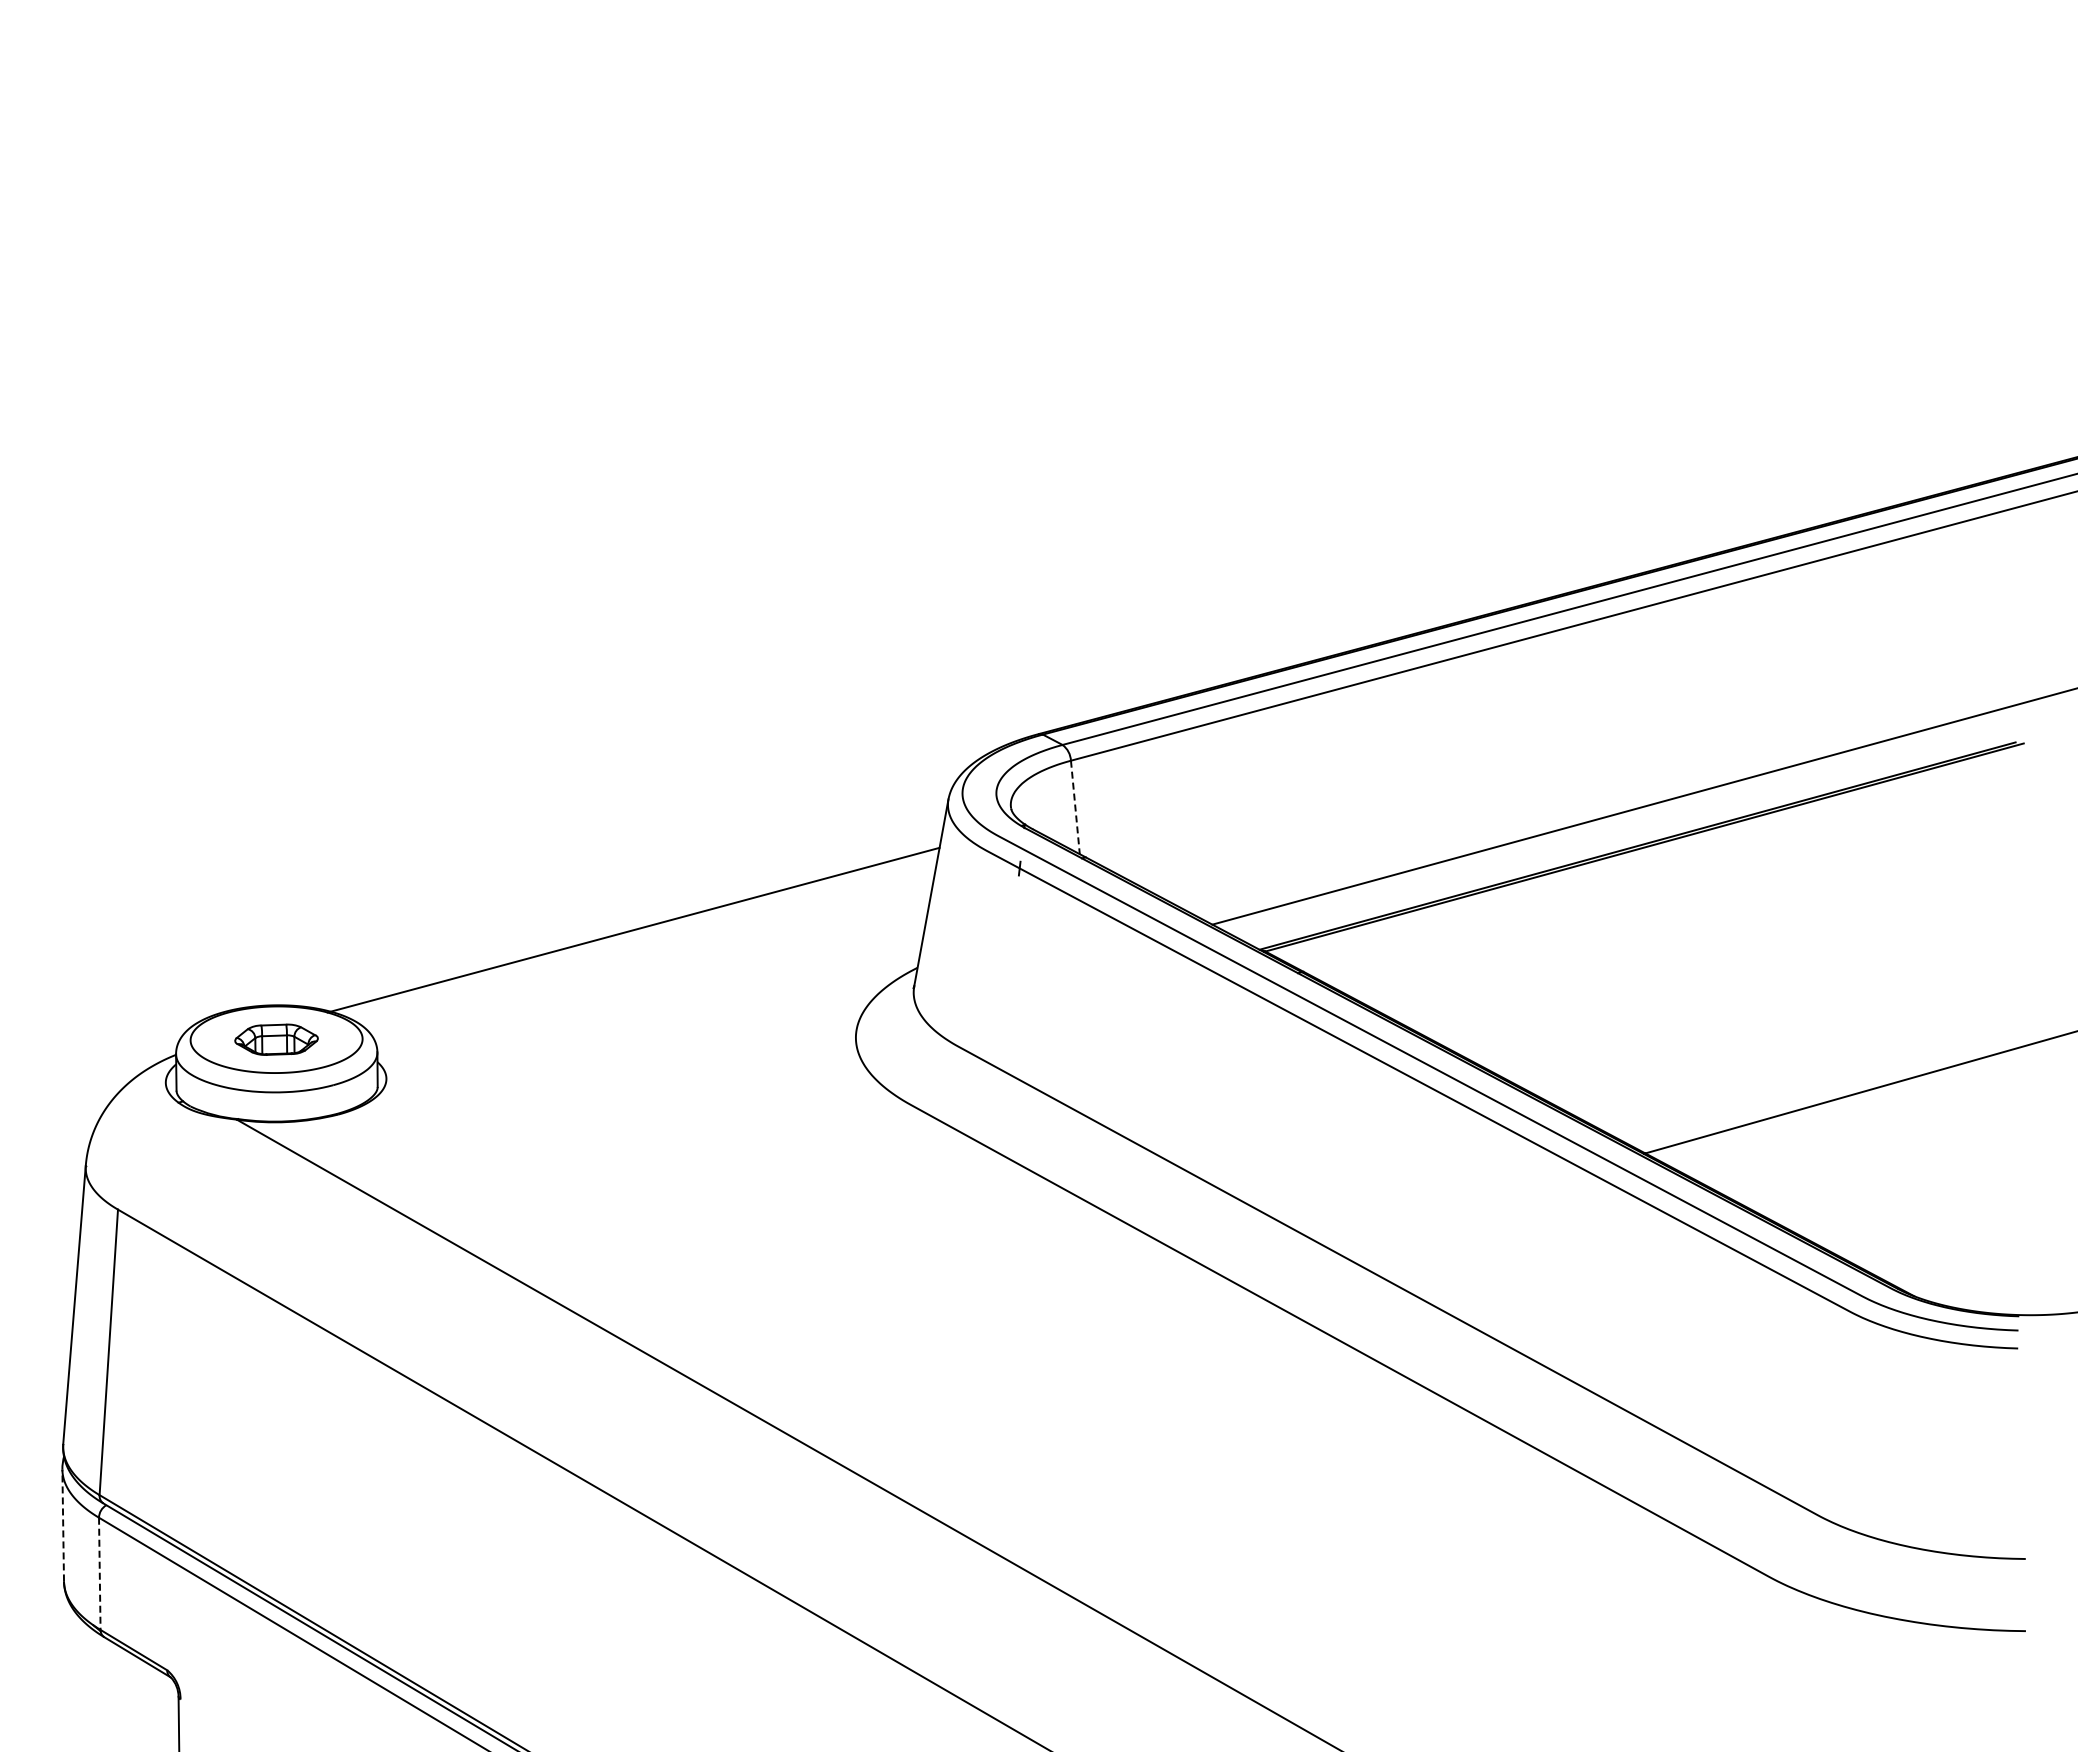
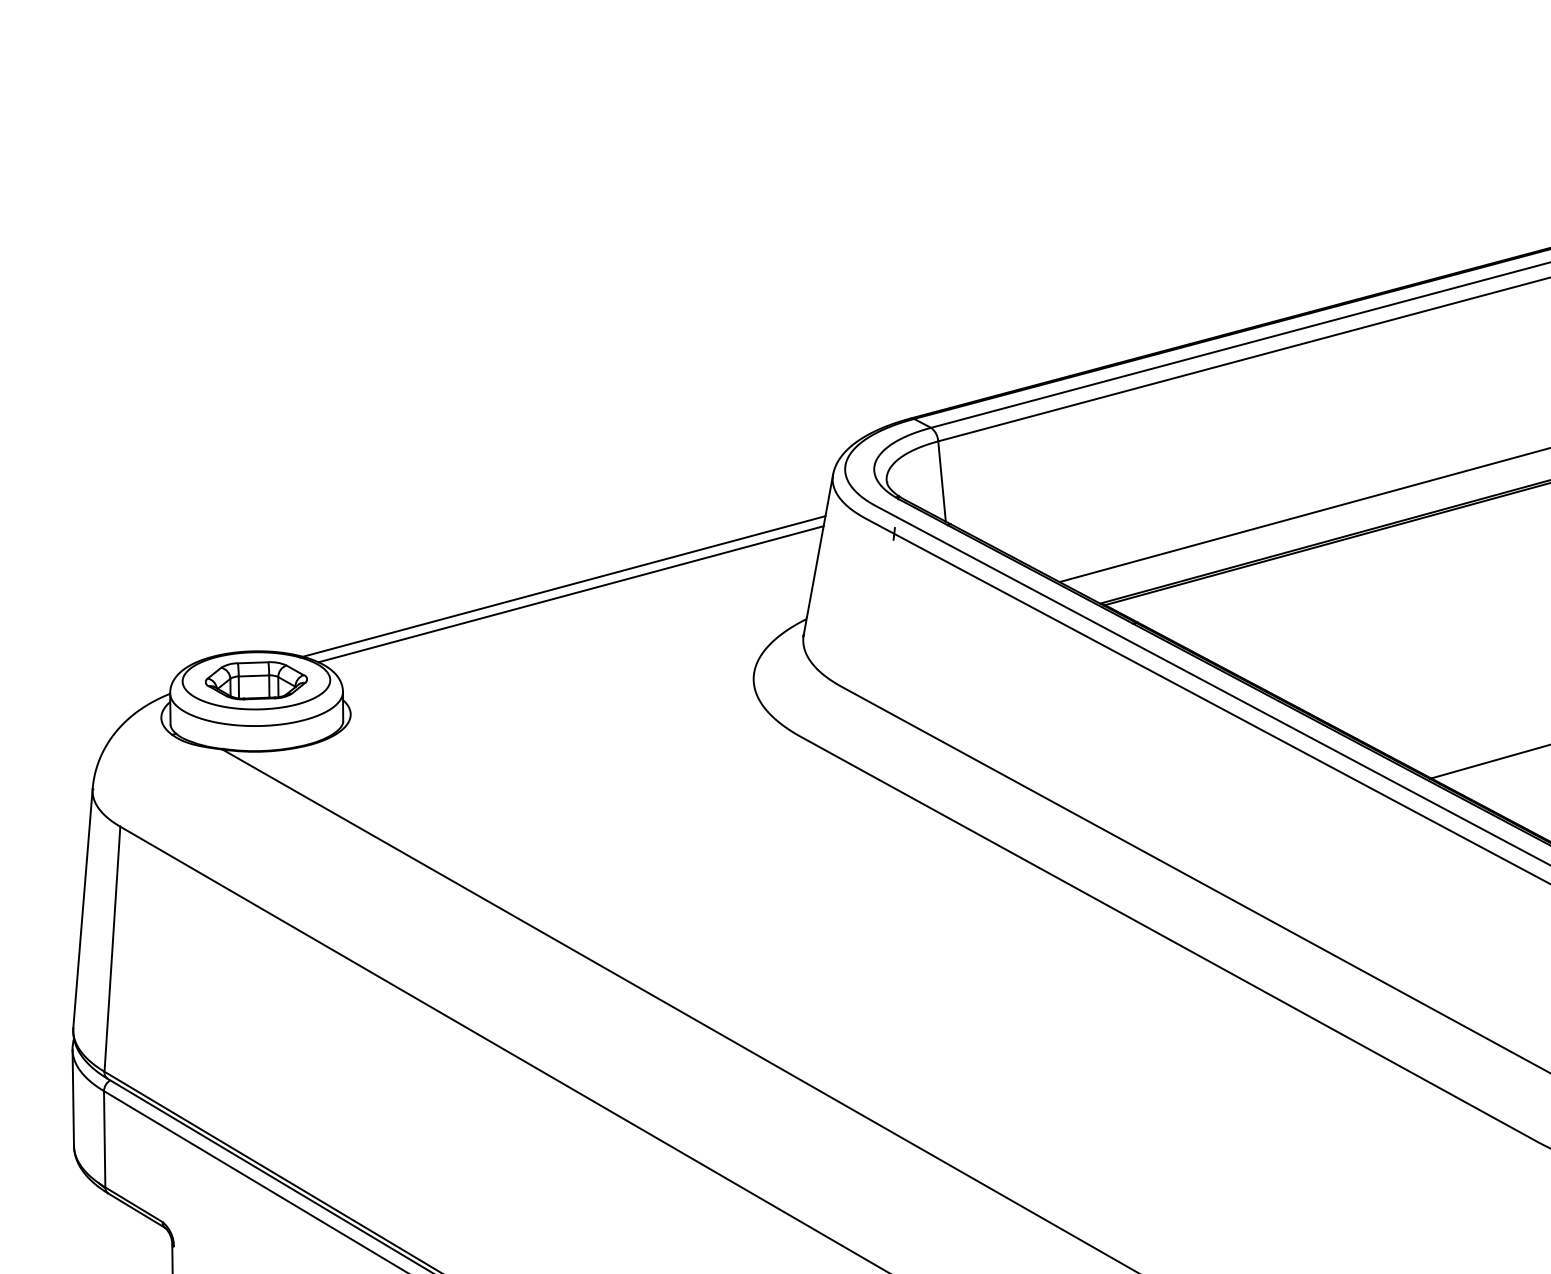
line: (1075, 807) -> (942, 481), dashed -> solid
line: (642, 938) -> (570, 593), added
part: (276, 1039) -> (256, 680), size x1.43
line: (63, 1525) -> (73, 1097), dashed -> solid
line: (99, 1574) -> (104, 1139), dashed -> solid

